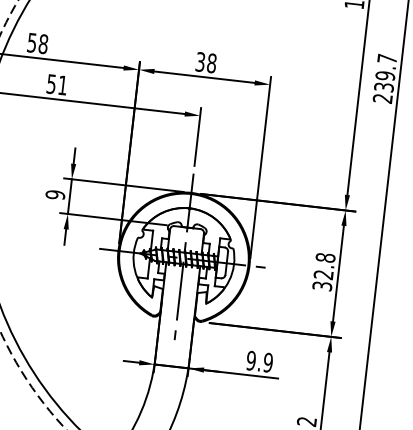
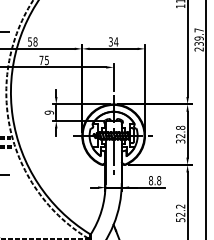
text: (212, 62) -> (116, 41), 38 -> 34
text: (55, 84) -> (43, 60), 51 -> 75
text: (260, 361) -> (155, 180), 9.9 -> 8.8

